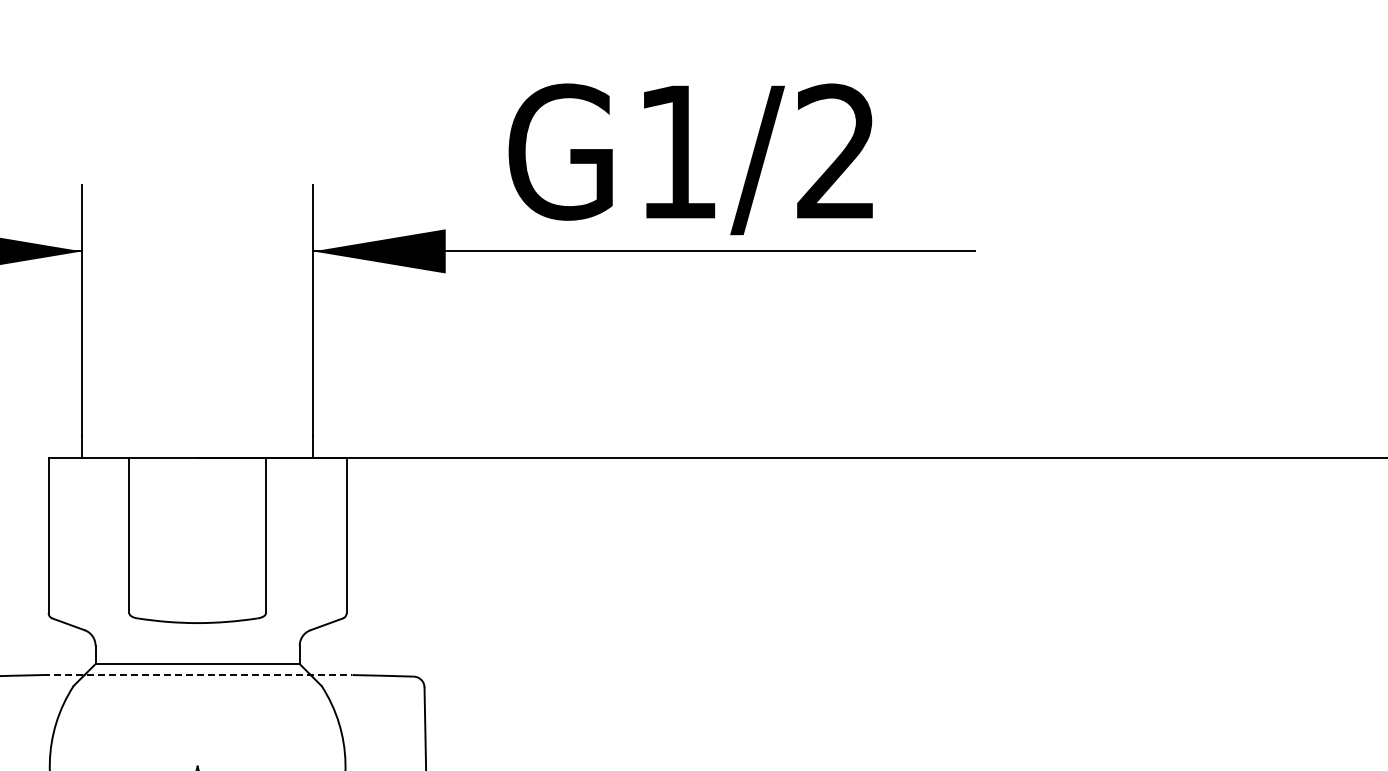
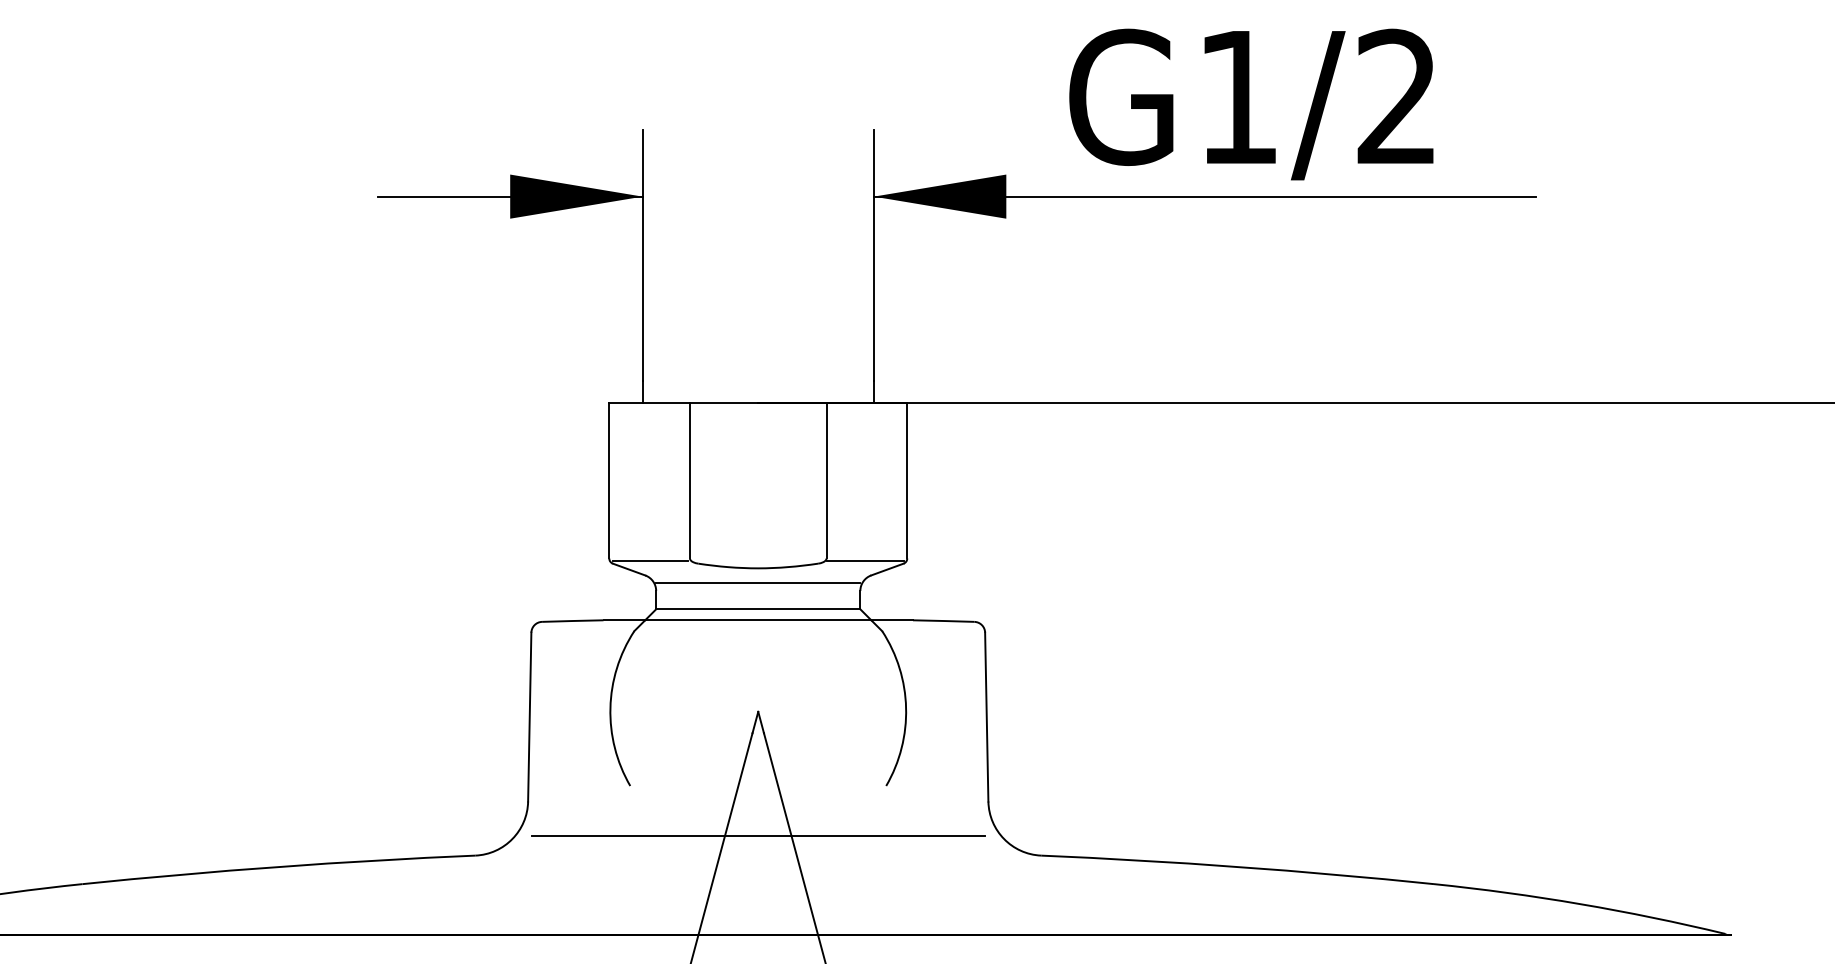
line: (88, 616) -> (649, 561), added
line: (304, 616) -> (865, 561), added
line: (197, 637) -> (758, 582), added
line: (197, 675) -> (758, 620), dashed -> solid

